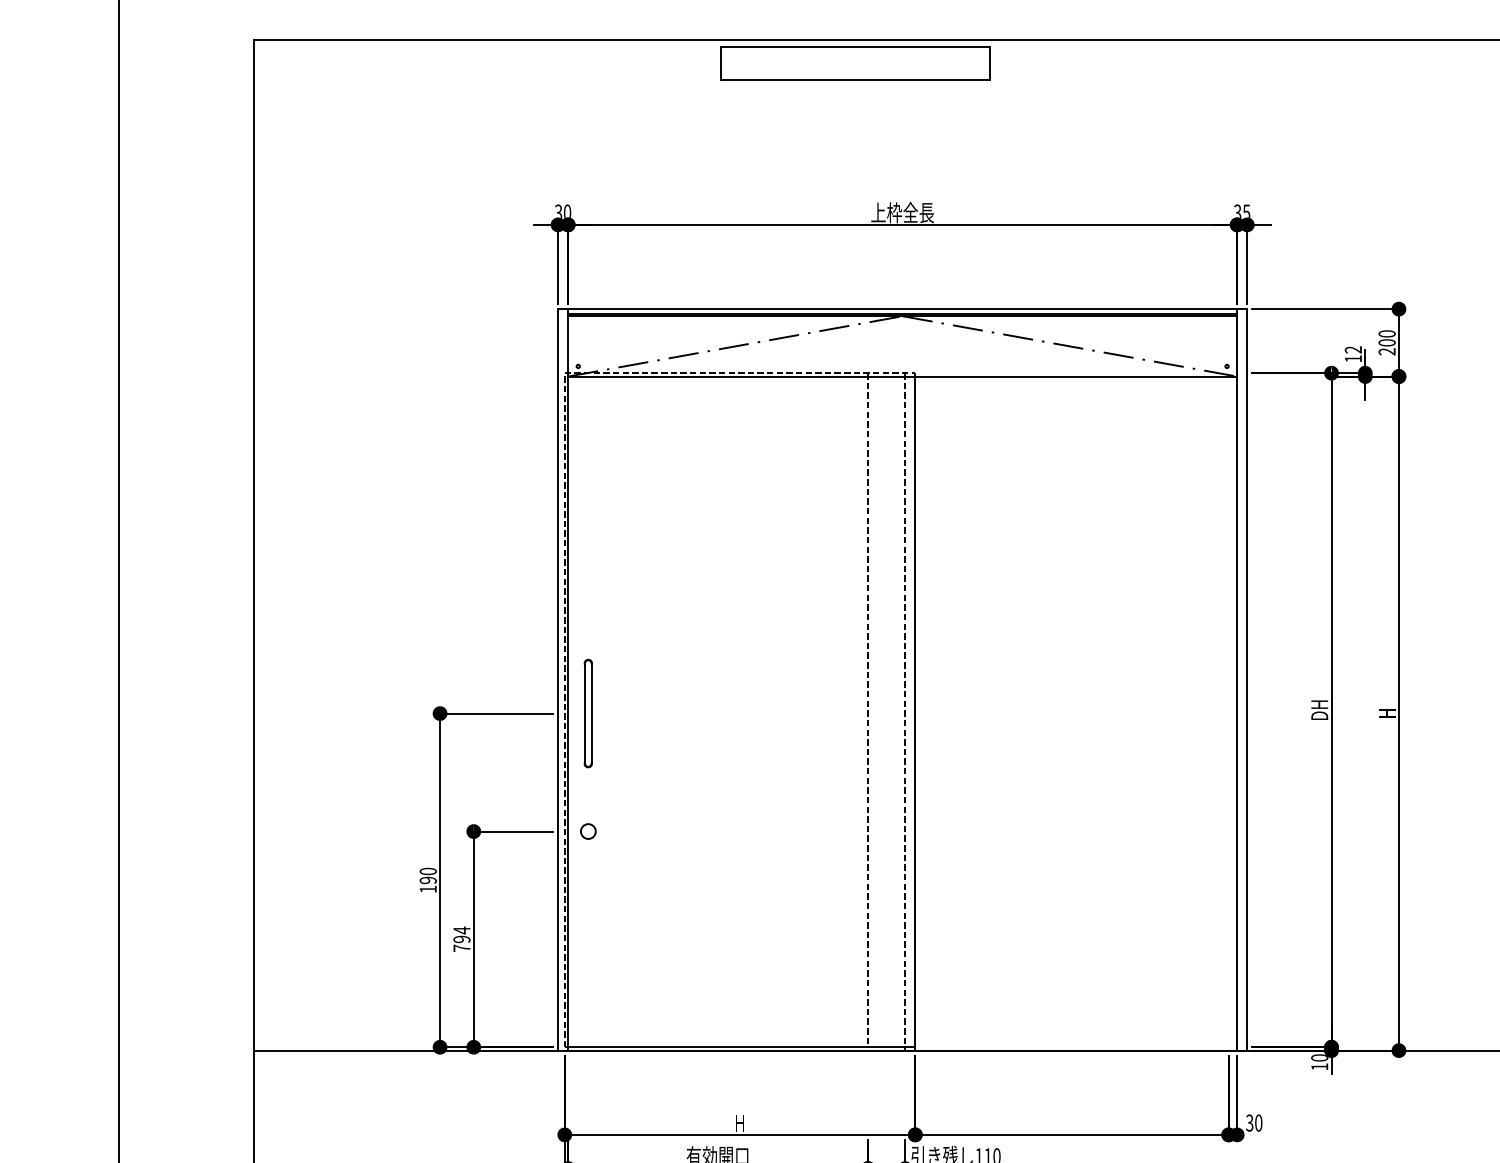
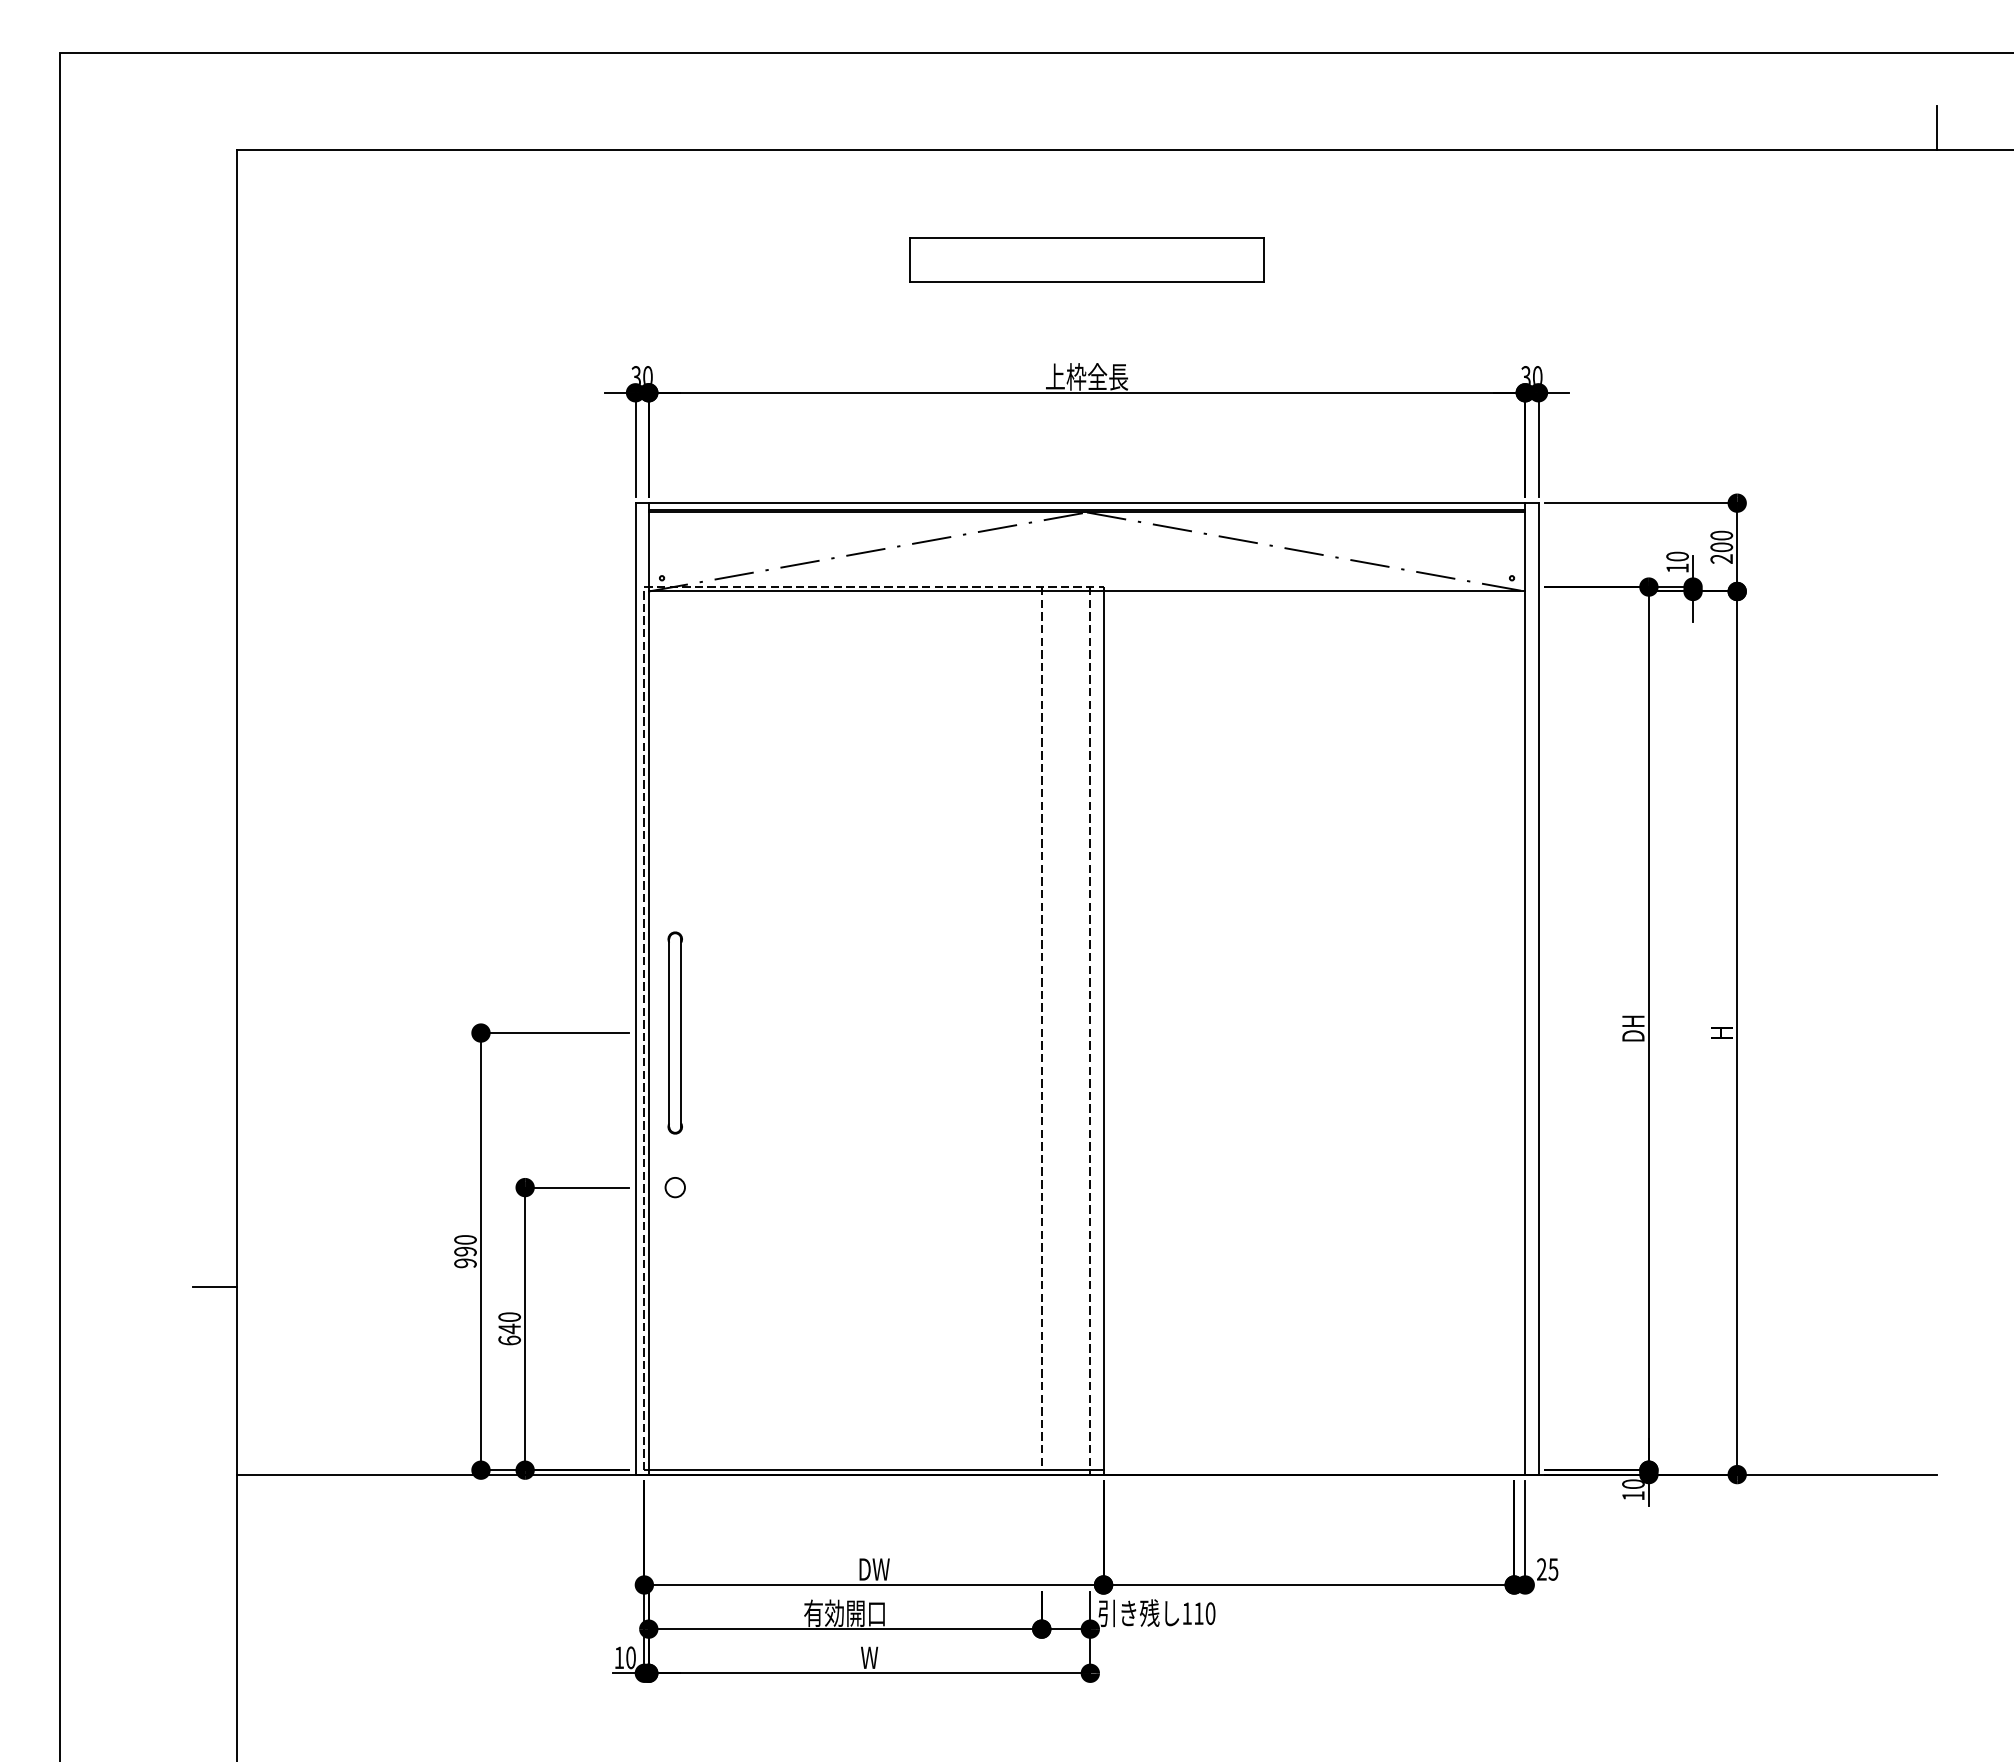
part: (854, 62) -> (1086, 259), moved
text: (1246, 211) -> (1537, 375), 35 -> 30
text: (1353, 349) -> (1677, 556), 12 -> 10
part: (587, 713) -> (674, 1032), size x1.43
text: (428, 889) -> (465, 1263), 190 -> 990
line: (236, 907) -> (214, 1286), added
text: (461, 939) -> (509, 1328), 794 -> 640
text: (740, 1123) -> (874, 1569), H -> DW
text: (1254, 1123) -> (1547, 1569), 30 -> 25

